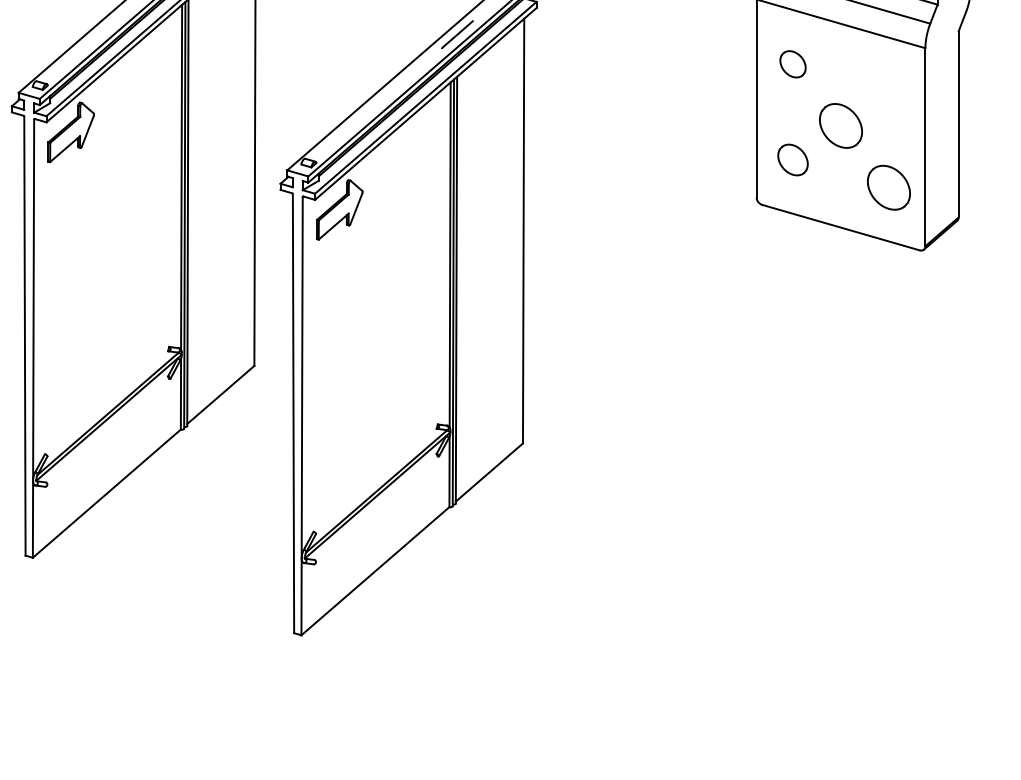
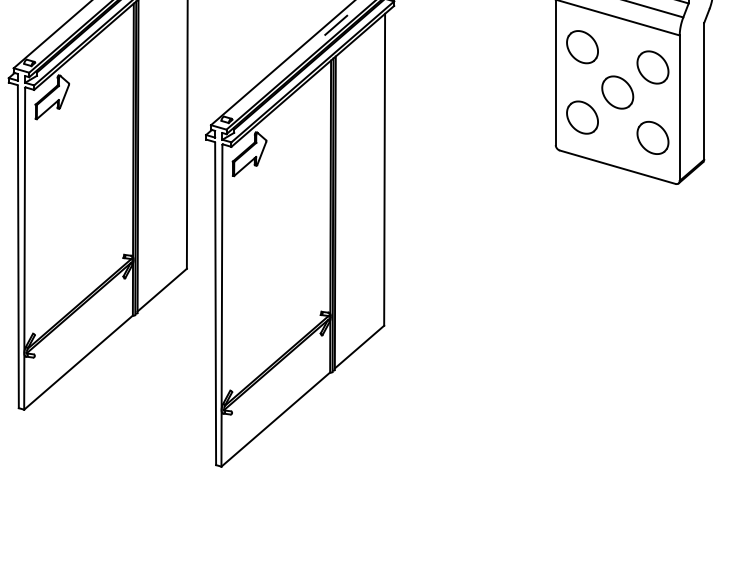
part: (793, 64) -> (582, 47), size x1.67
part: (888, 91) -> (652, 67), added
part: (793, 159) -> (582, 117), size x1.43

